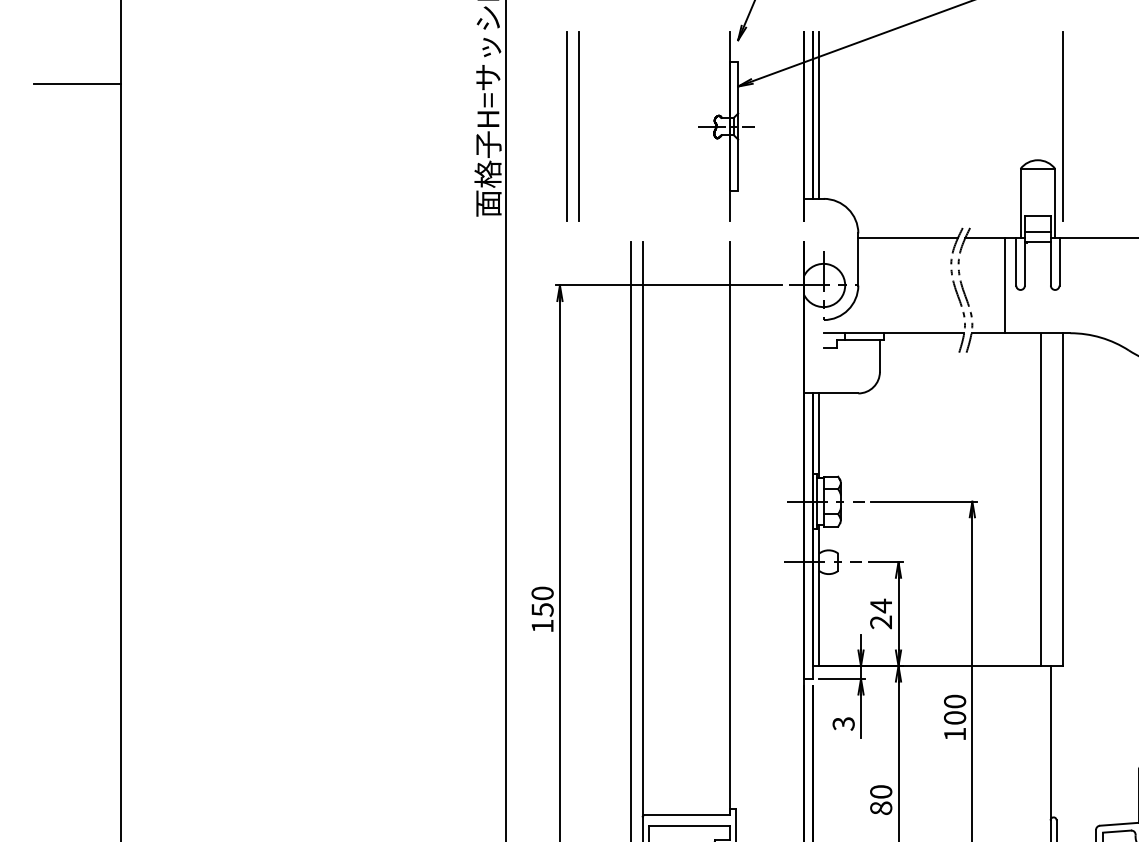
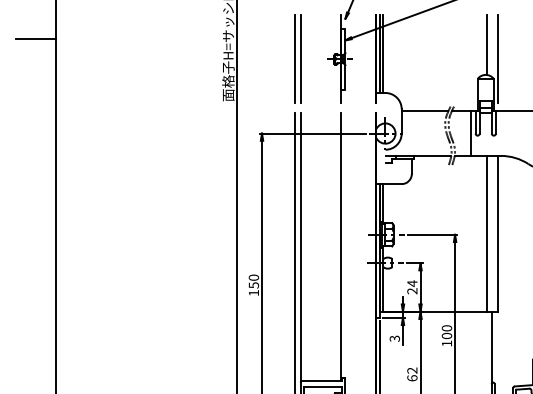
line: (1041, 97) -> (487, 45), added
part: (571, 125) -> (297, 58), moved
text: (881, 800) -> (412, 374), 80 -> 62

